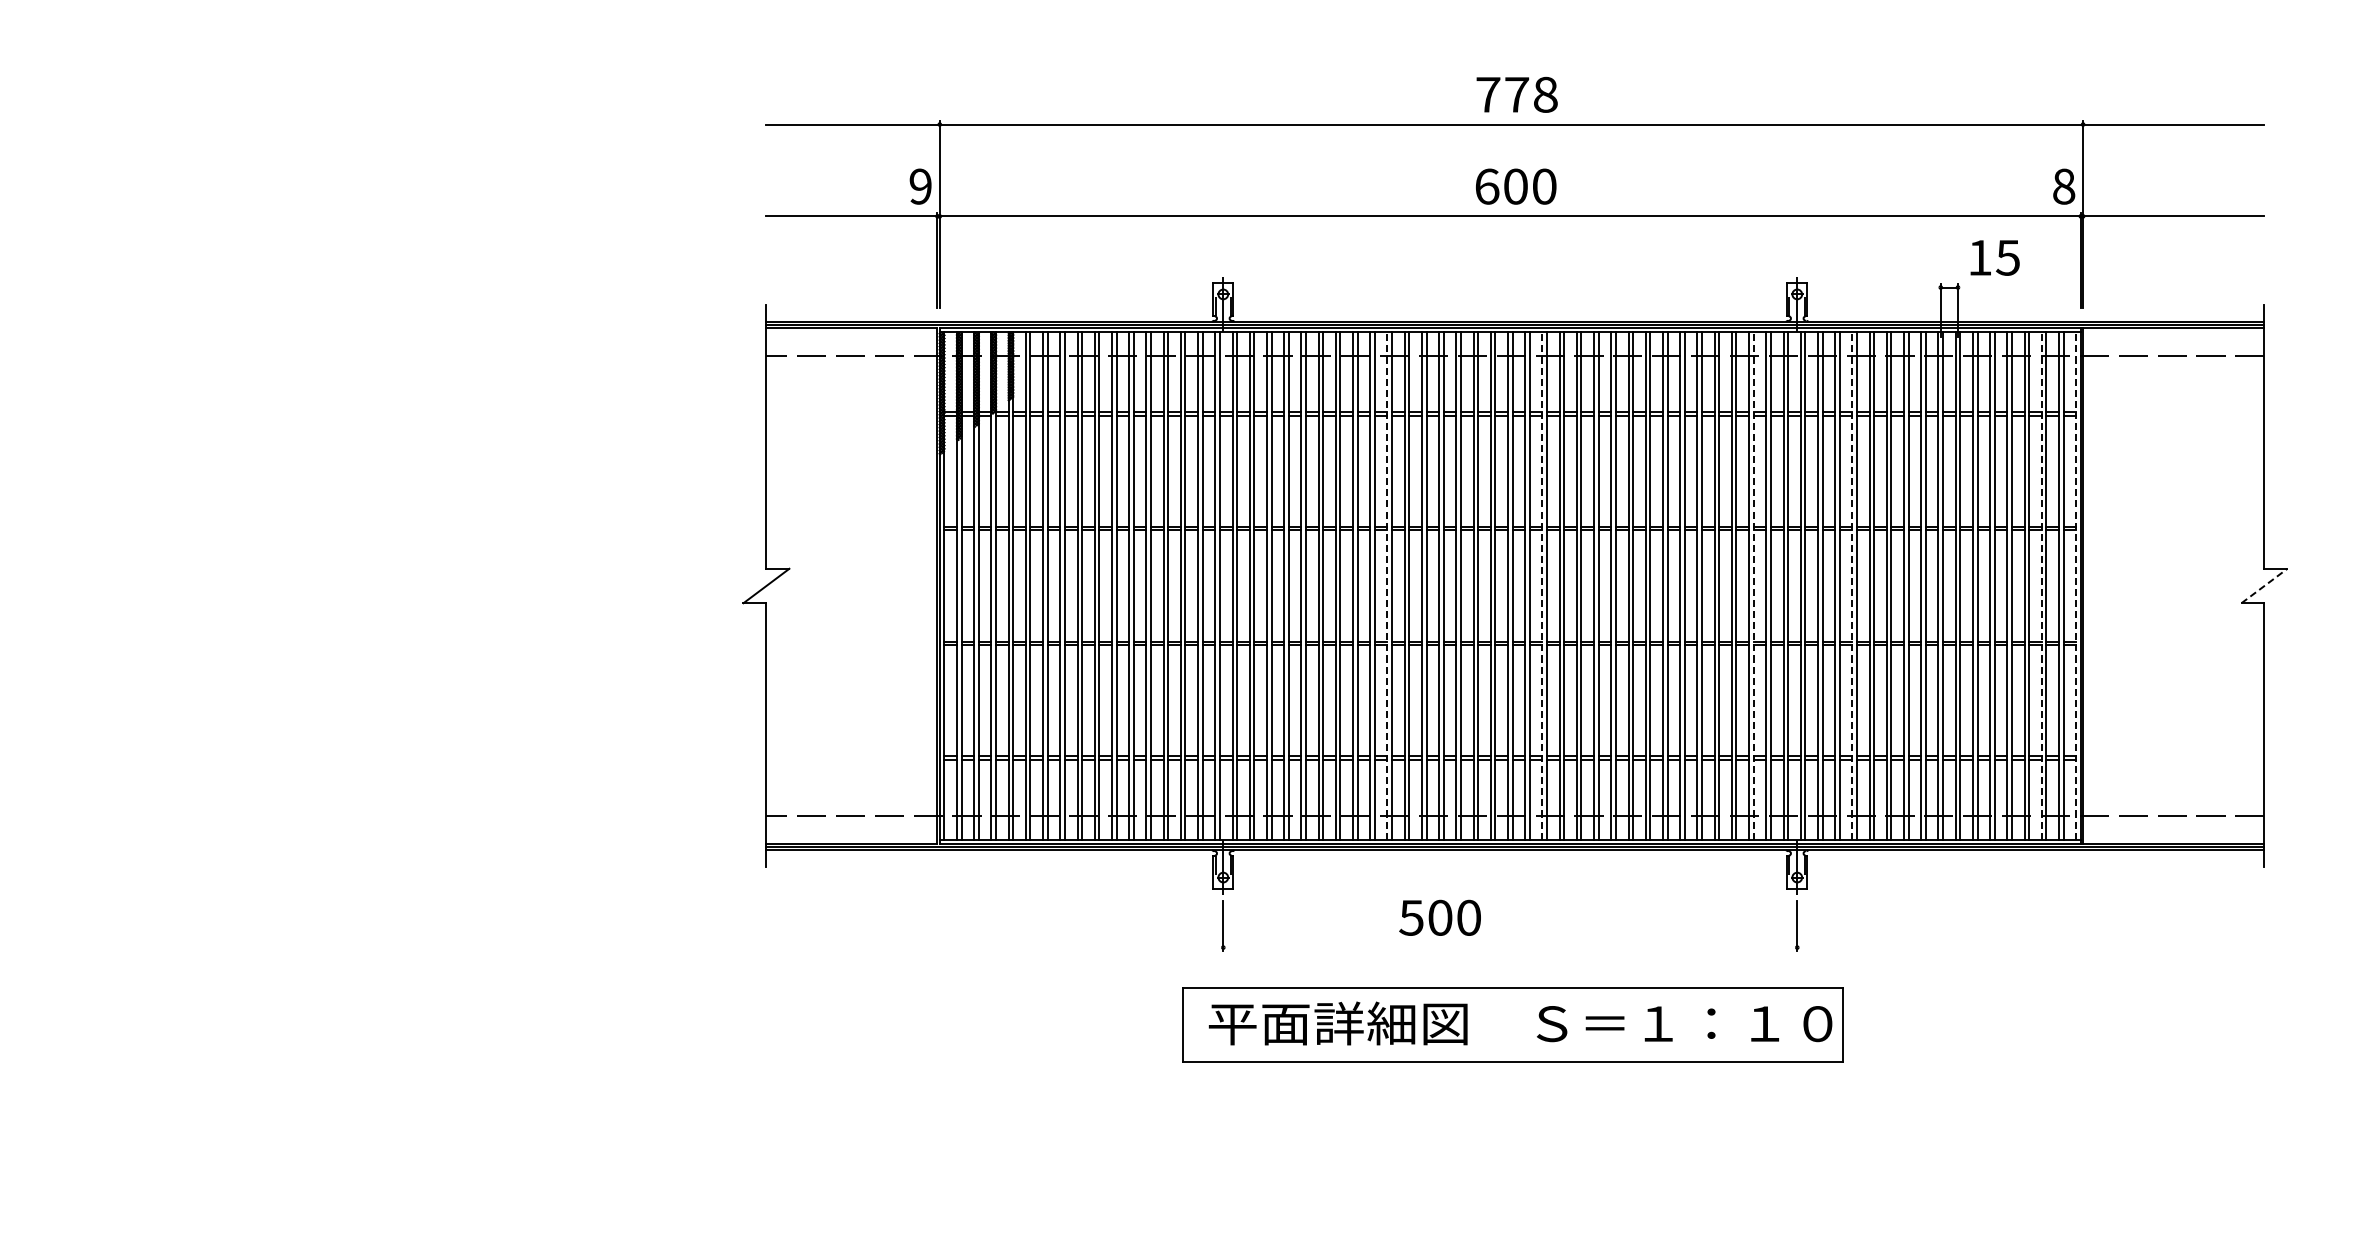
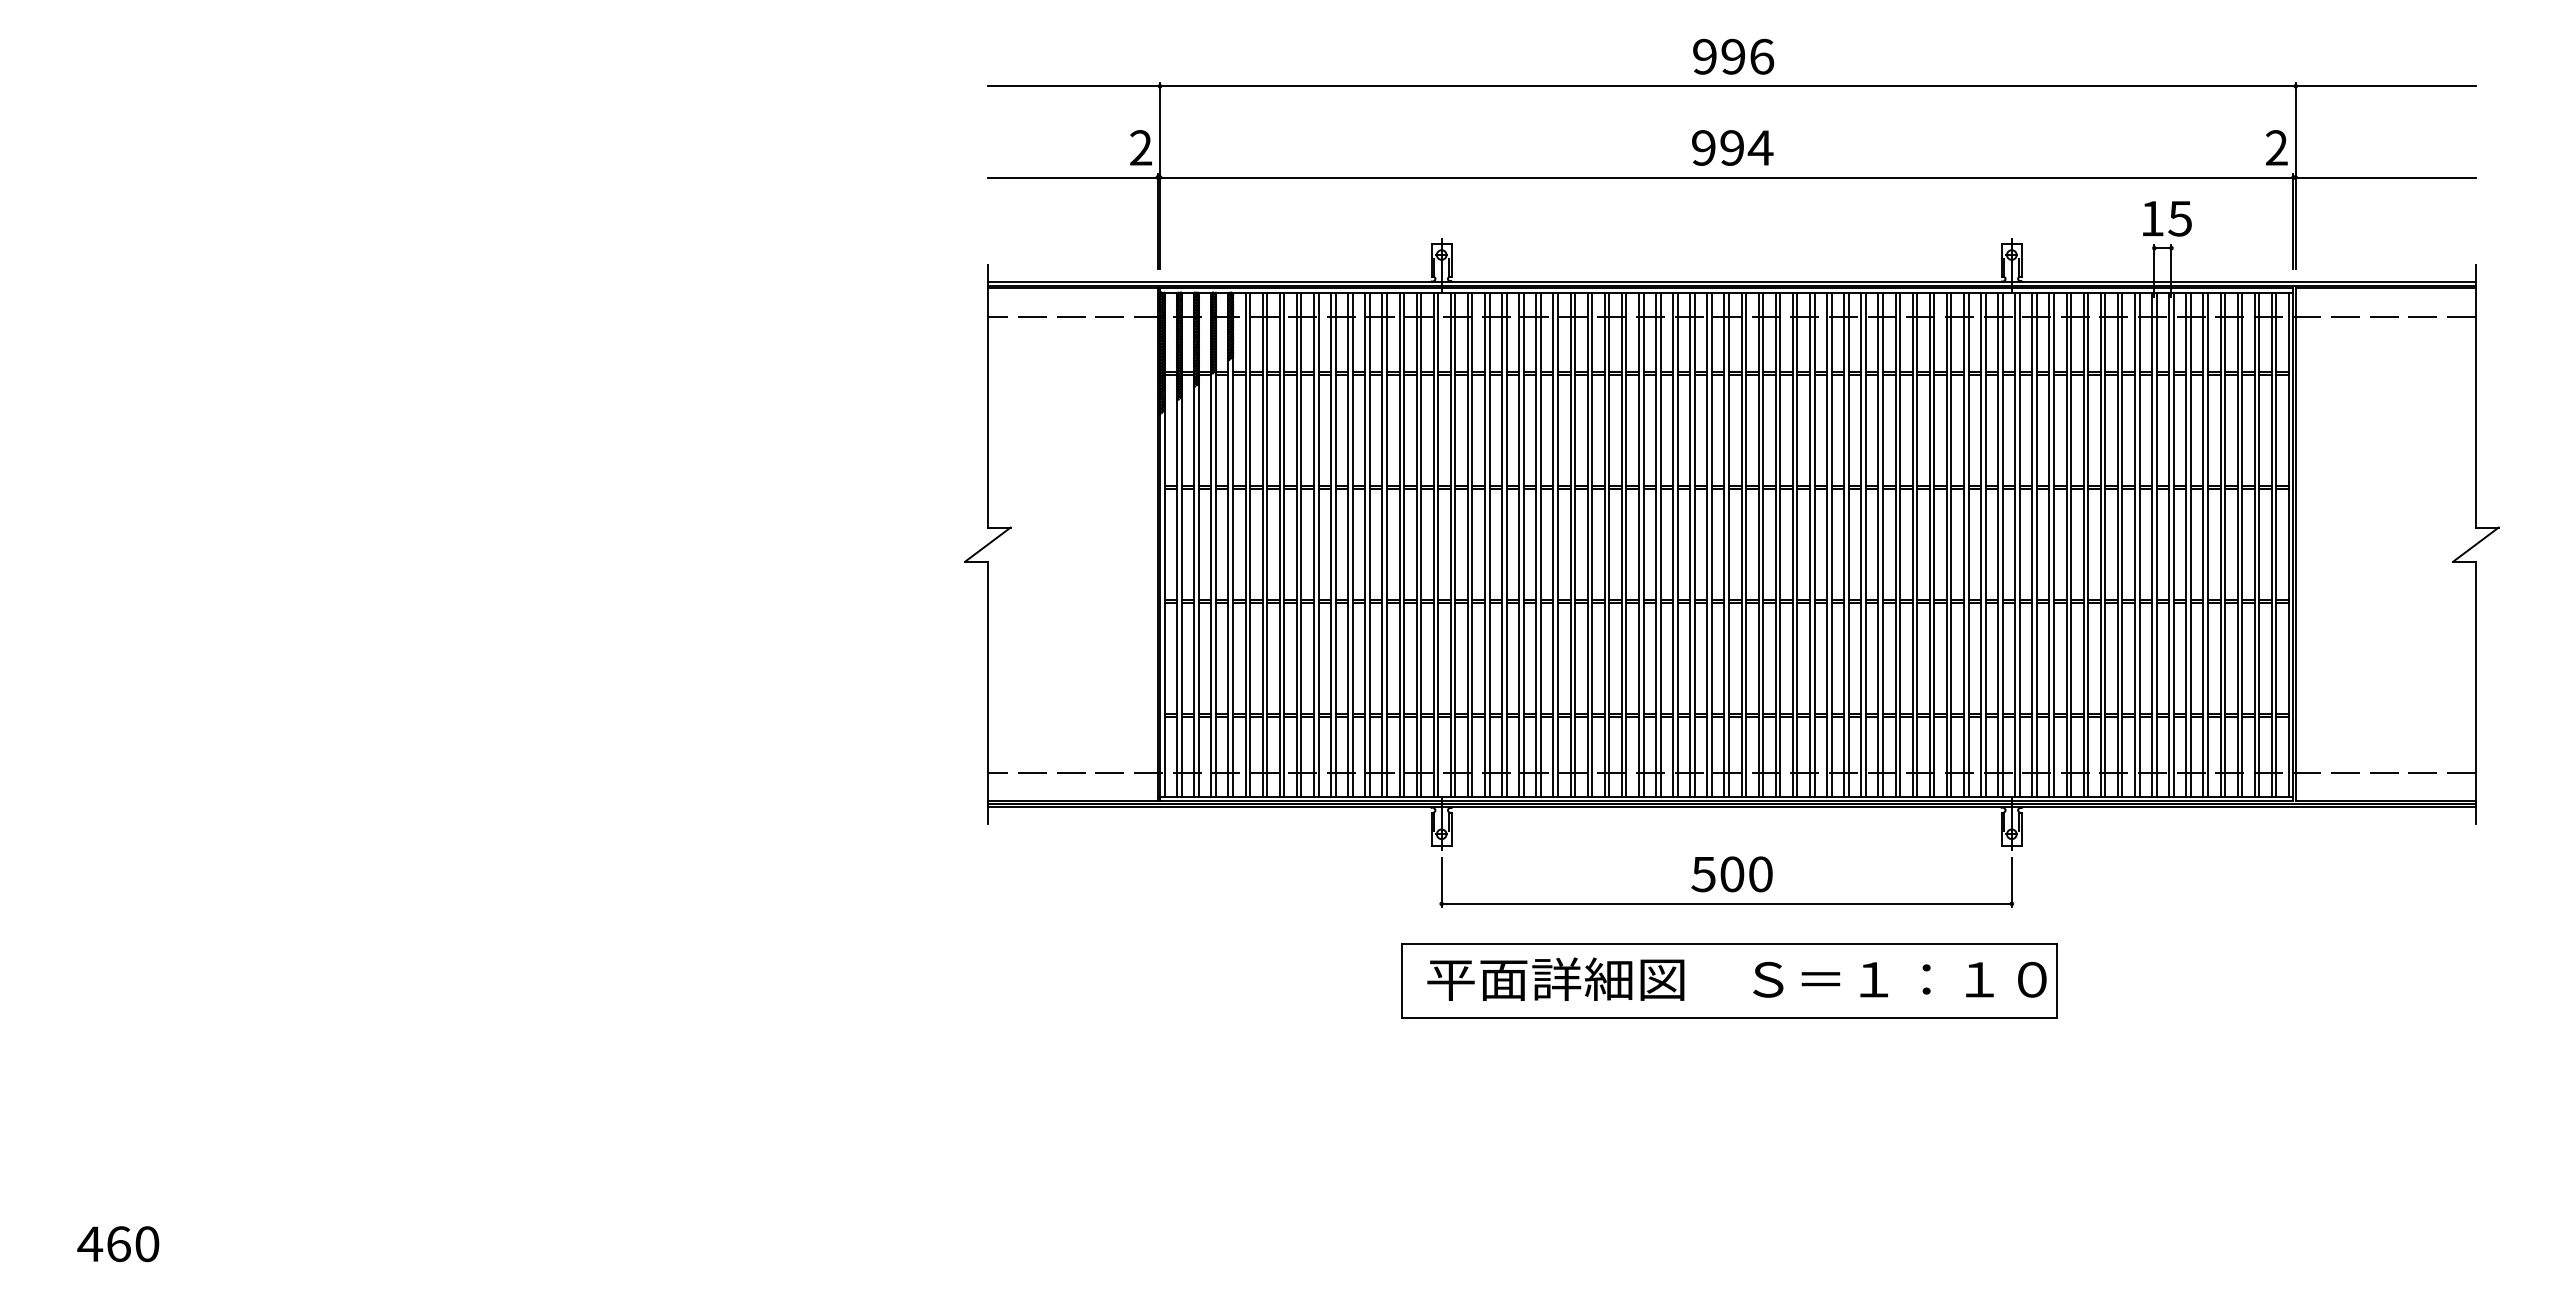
text: (1517, 94) -> (1733, 56), 778 -> 996
text: (920, 186) -> (1140, 147), 9 -> 2
text: (1516, 186) -> (1732, 147), 600 -> 994
text: (2063, 186) -> (2276, 147), 8 -> 2
text: (1995, 257) -> (2167, 218), moved
line: (1387, 585) -> (1604, 544), dashed -> solid
line: (1542, 585) -> (1758, 544), dashed -> solid
line: (1753, 585) -> (1968, 544), dashed -> solid
line: (1852, 585) -> (2066, 544), dashed -> solid
line: (2041, 585) -> (2254, 544), dashed -> solid
line: (2075, 585) -> (2288, 544), dashed -> solid
line: (2264, 585) -> (2475, 544), dashed -> solid
text: (1439, 918) -> (1731, 874), moved
line: (1510, 947) -> (1726, 903), added

